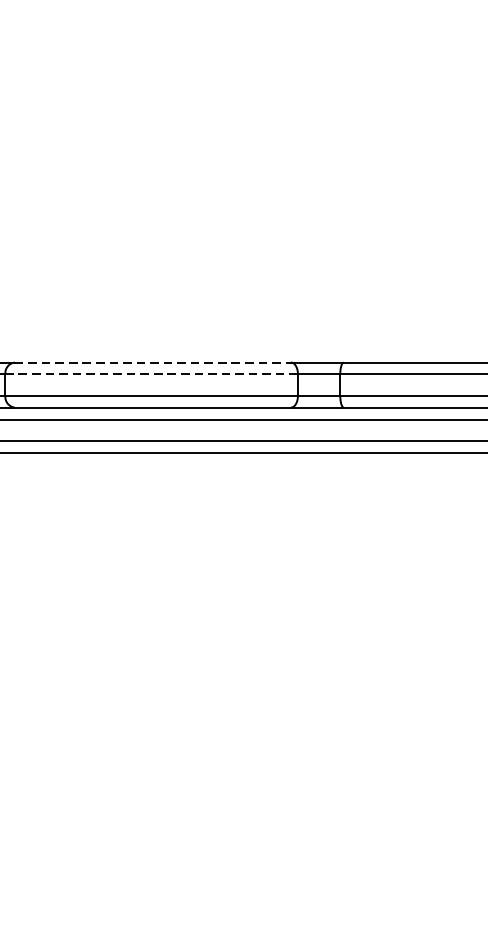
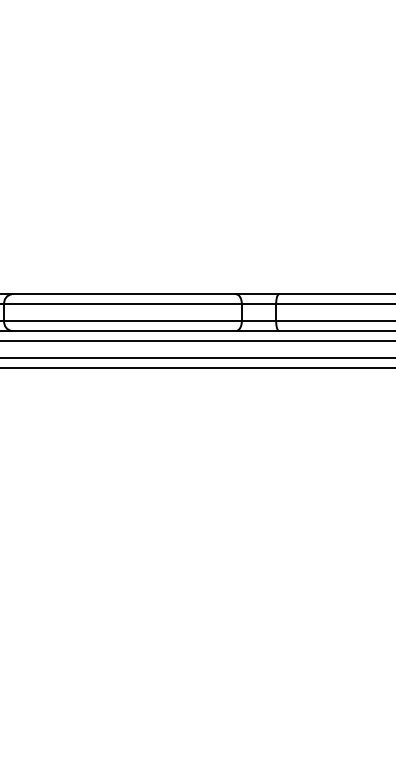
line: (153, 362) -> (124, 294), dashed -> solid
line: (152, 373) -> (123, 303), dashed -> solid

